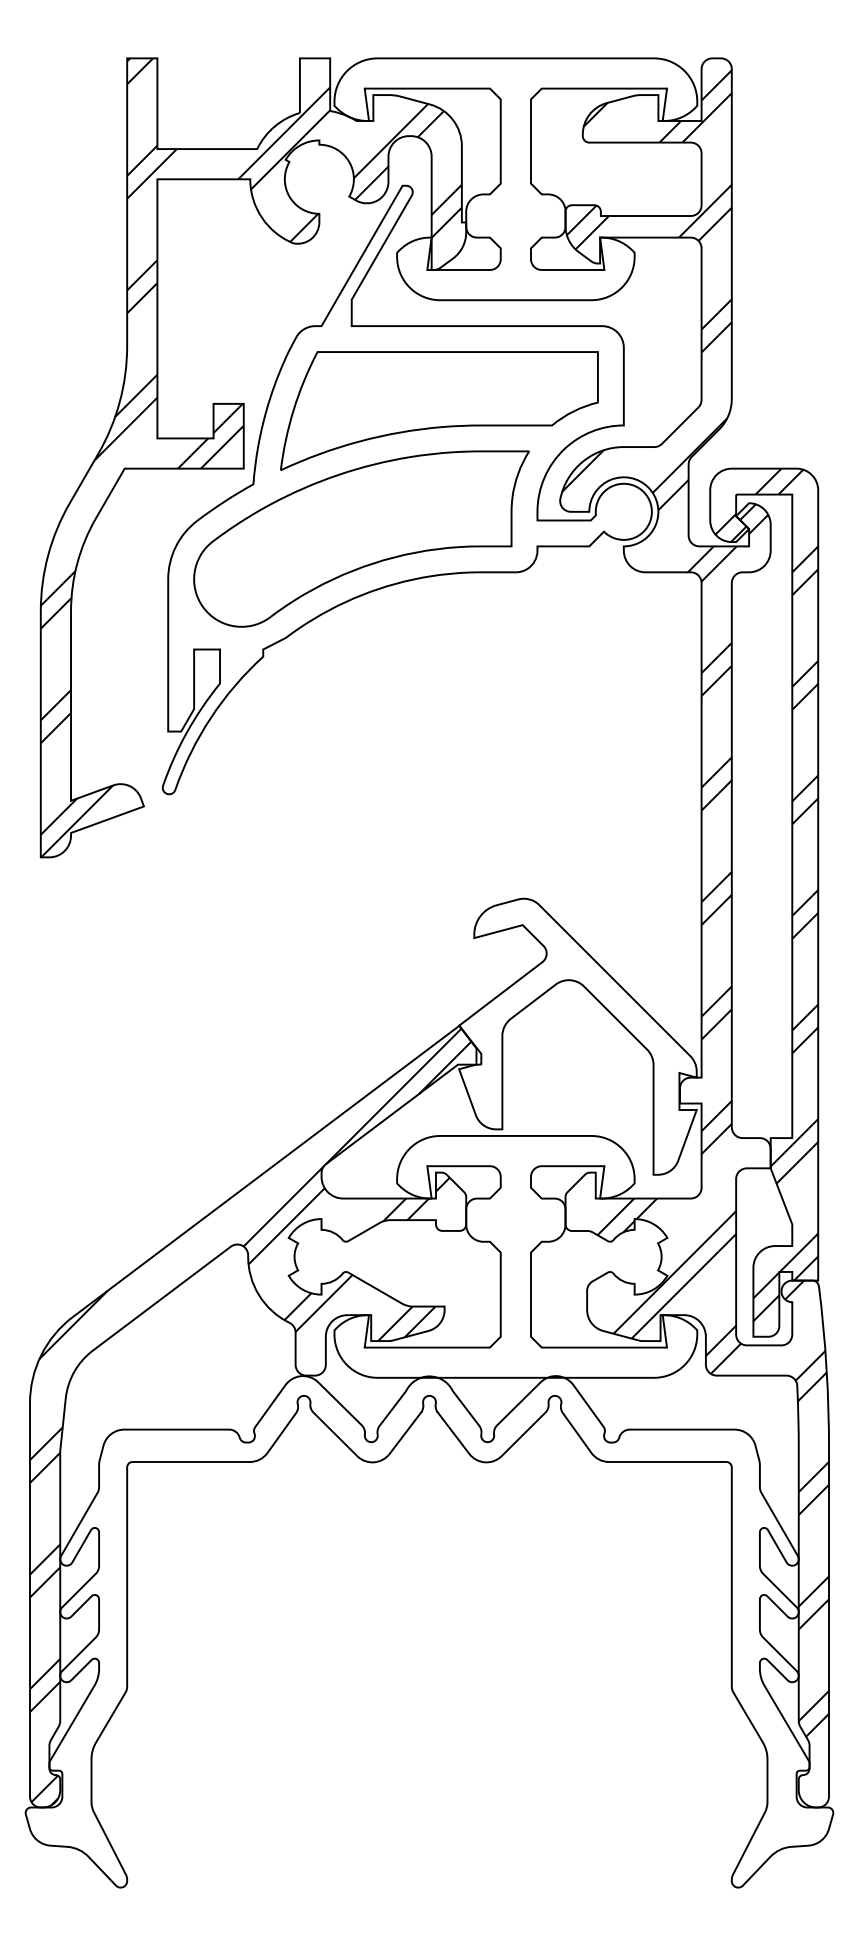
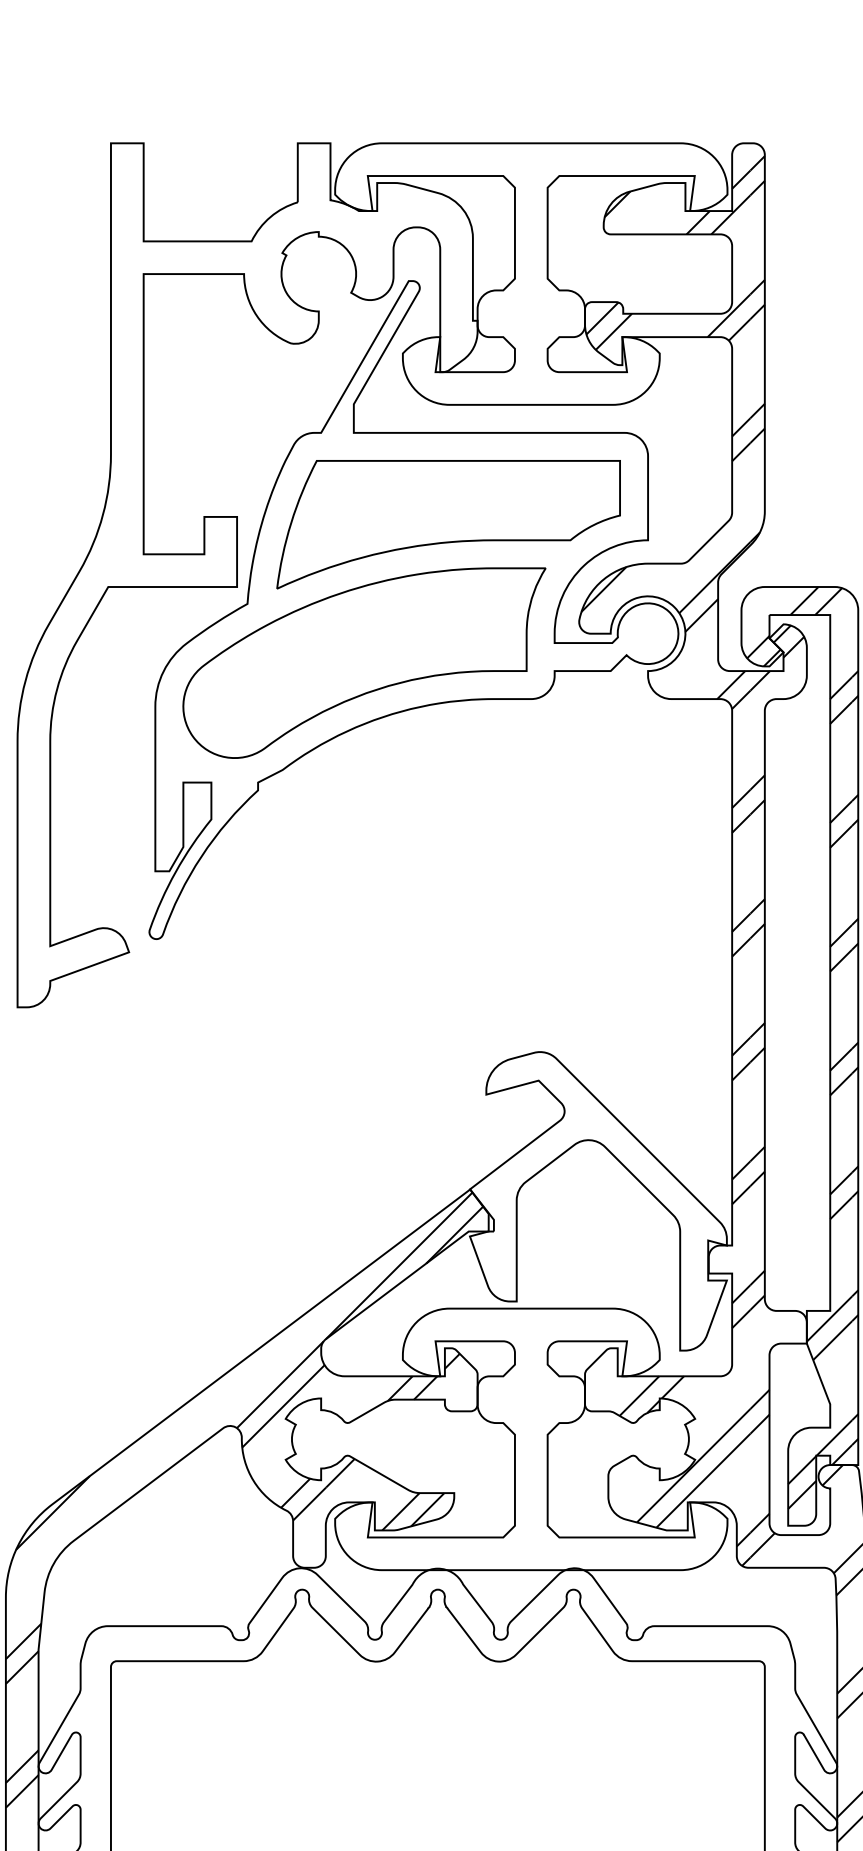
hatch: (250, 457) -> (244, 574), removed

